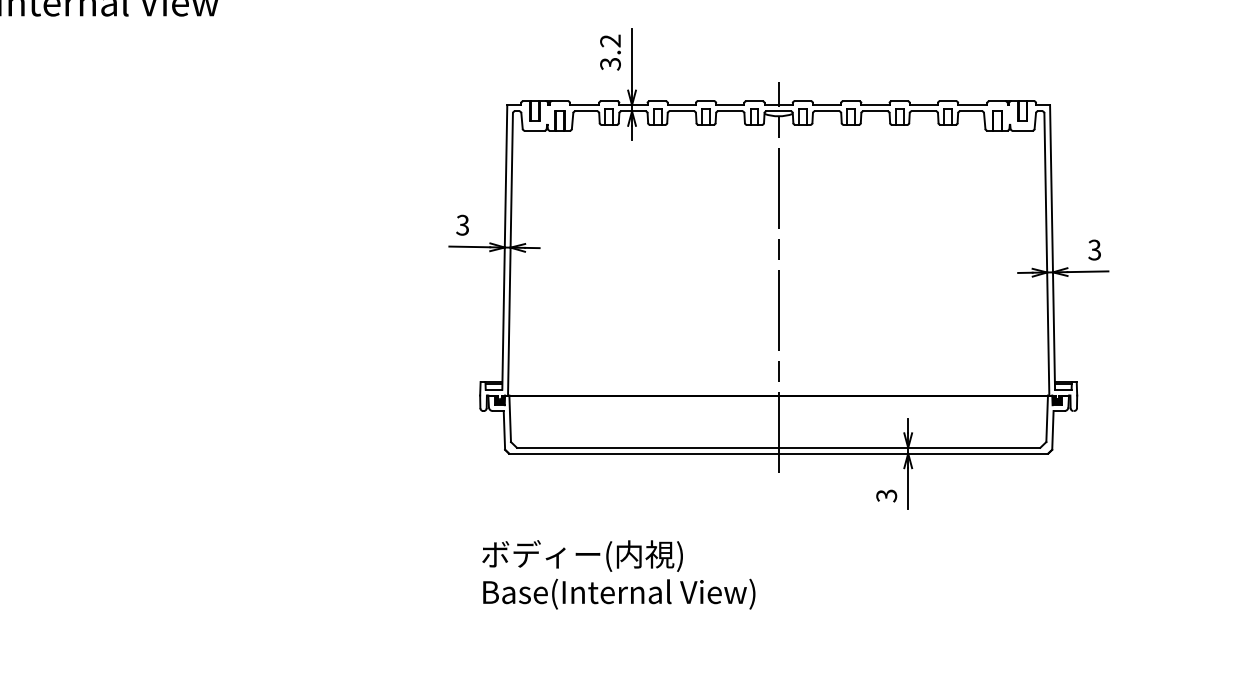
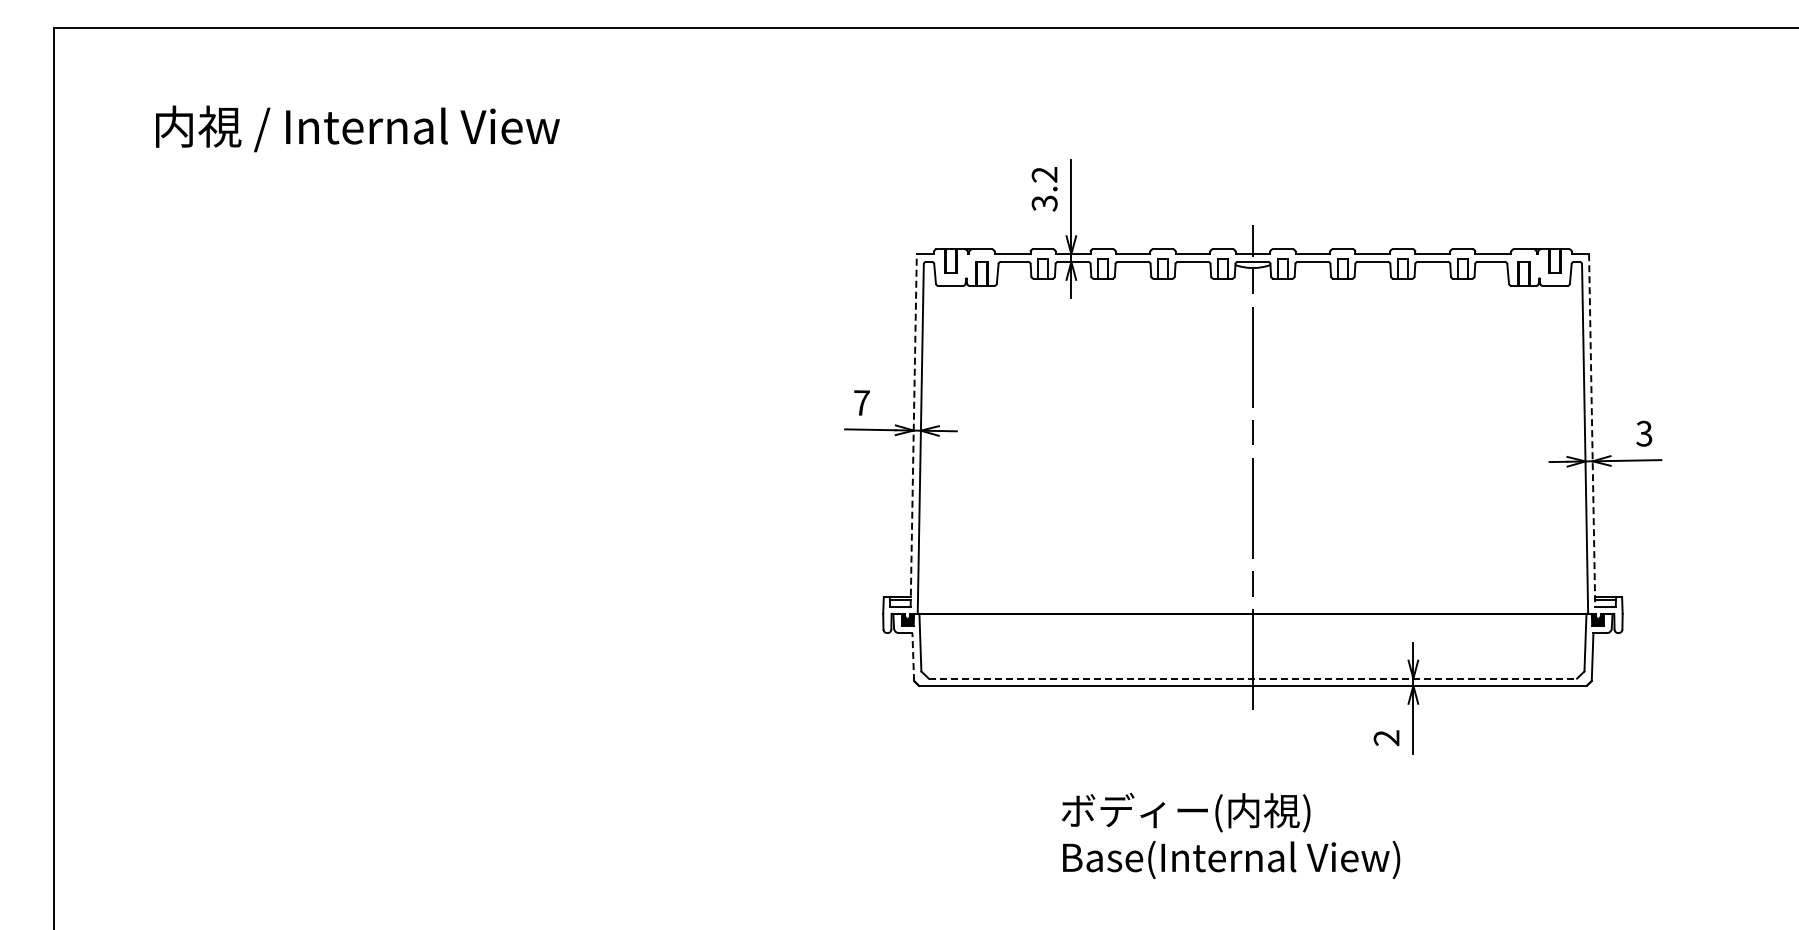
text: (462, 224) -> (861, 402), 3 -> 7
line: (504, 246) -> (913, 429), solid -> dashed
line: (1052, 247) -> (1592, 430), solid -> dashed
line: (504, 429) -> (913, 656), solid -> dashed
line: (779, 447) -> (1253, 678), solid -> dashed
text: (886, 496) -> (1386, 738), 3 -> 2
text: (618, 574) -> (1230, 835), moved

